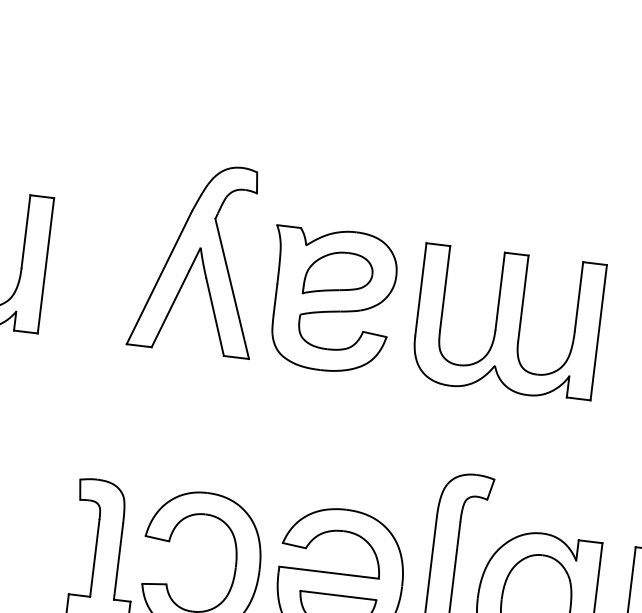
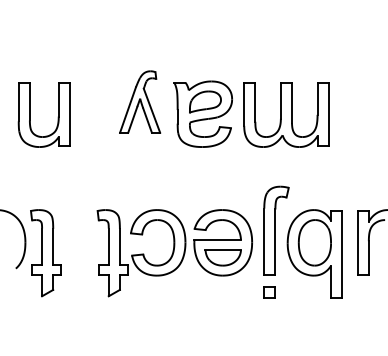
part: (197, 256) -> (139, 101), size x0.7

